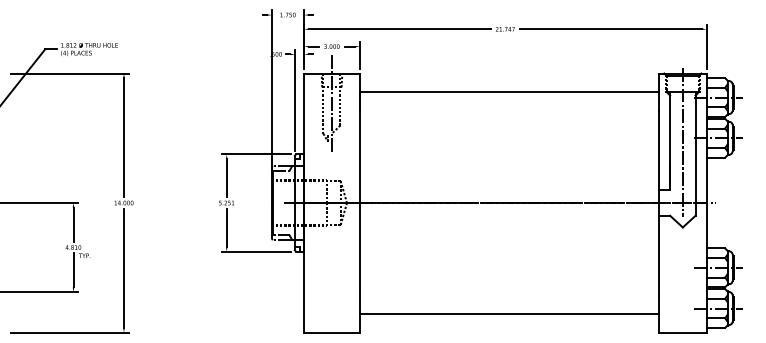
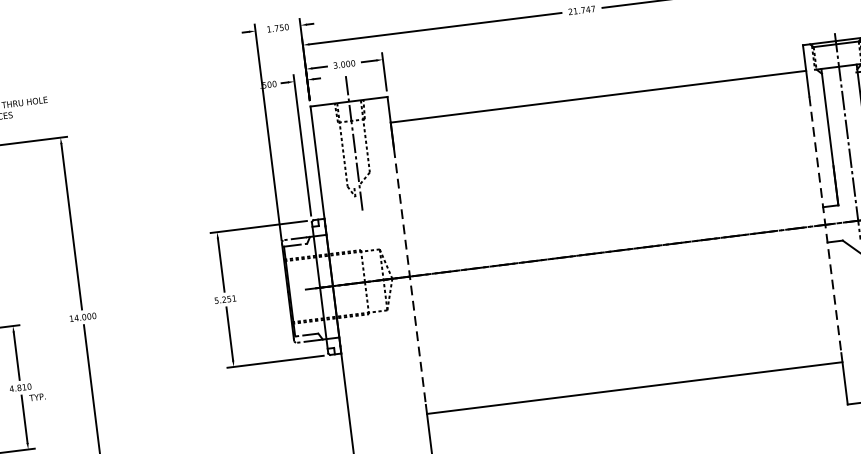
line: (359, 203) -> (409, 277), solid -> dashed
line: (659, 203) -> (825, 225), solid -> dashed
line: (509, 314) -> (634, 388), moved

